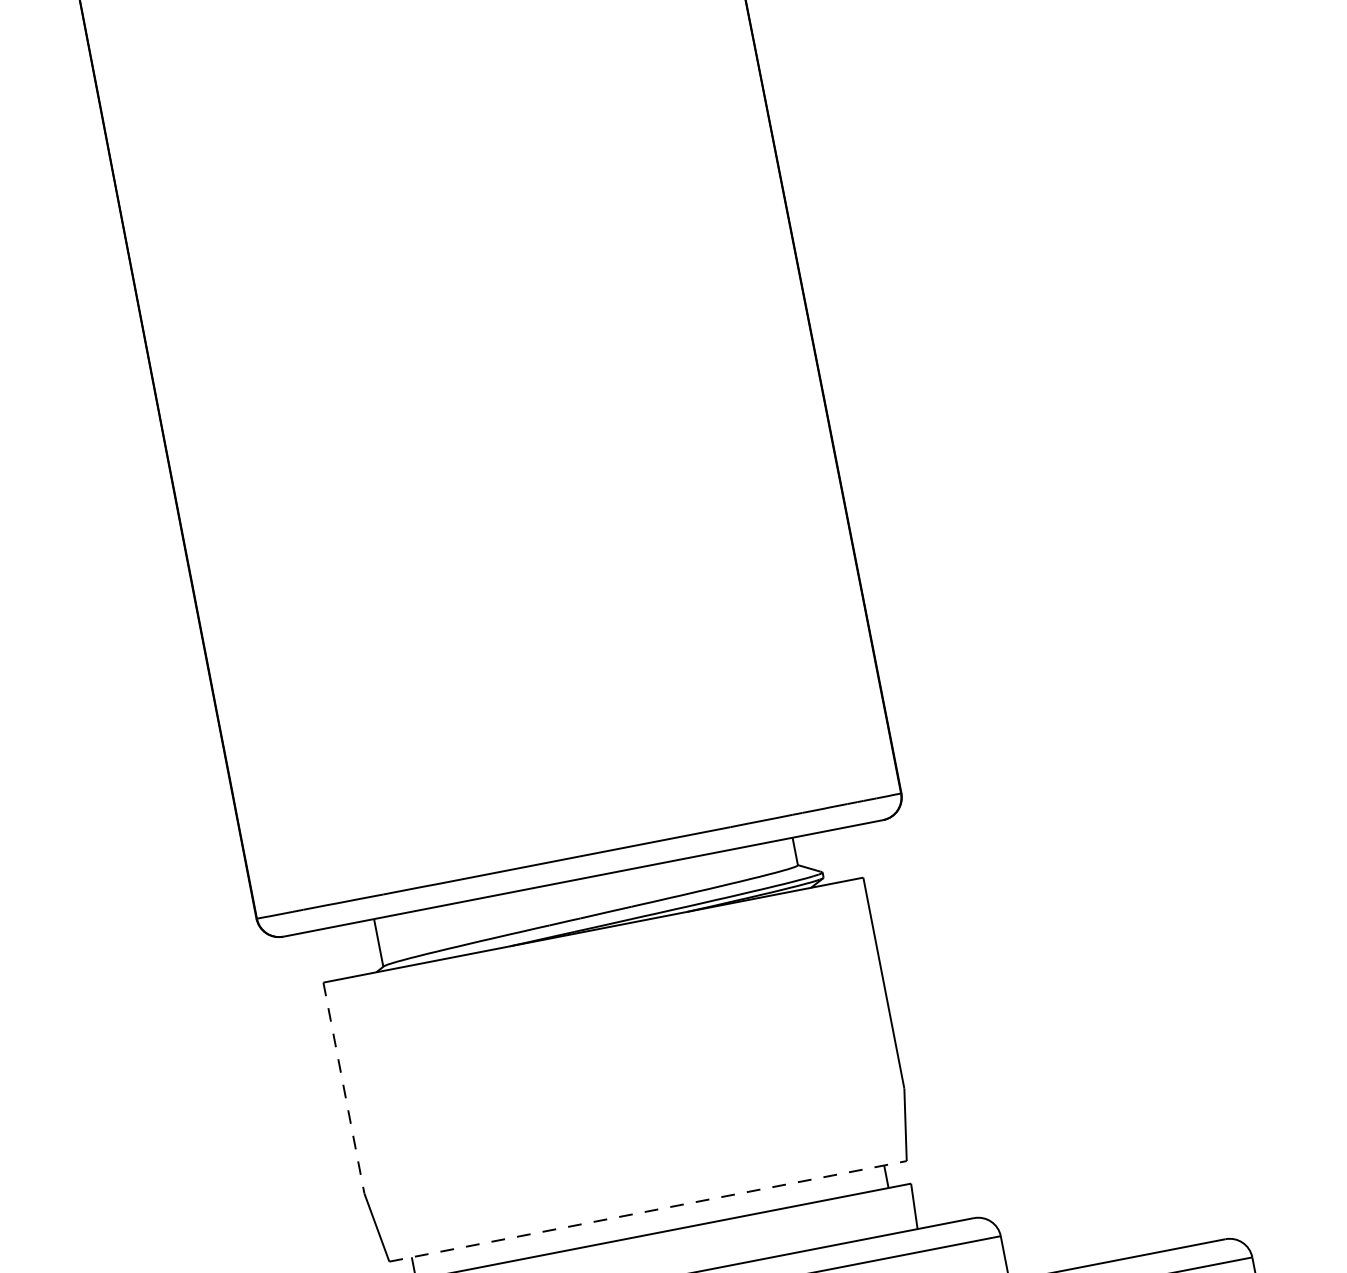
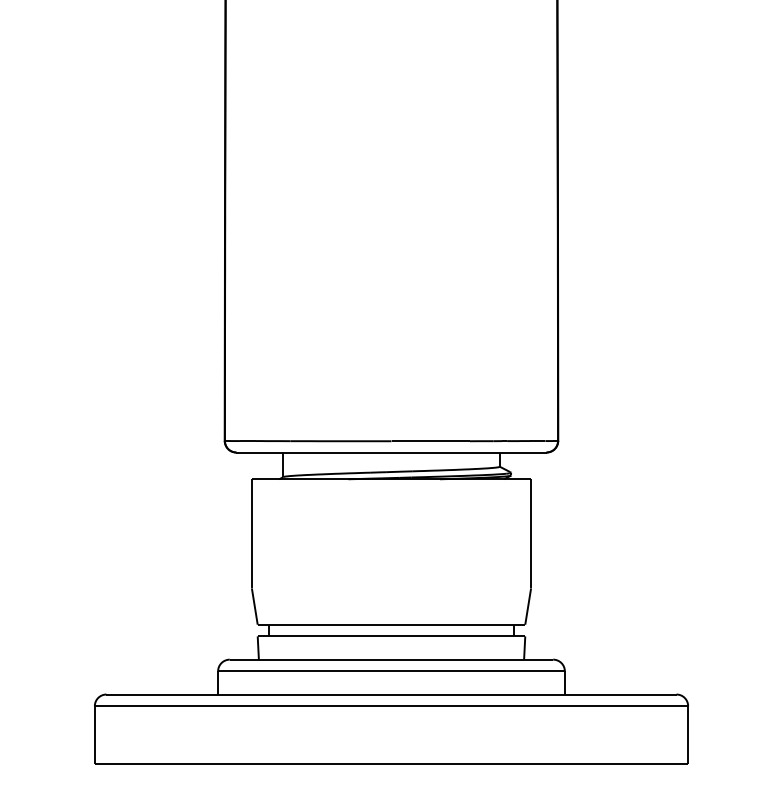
line: (343, 1087) -> (251, 533), dashed -> solid
line: (647, 1210) -> (391, 624), dashed -> solid

